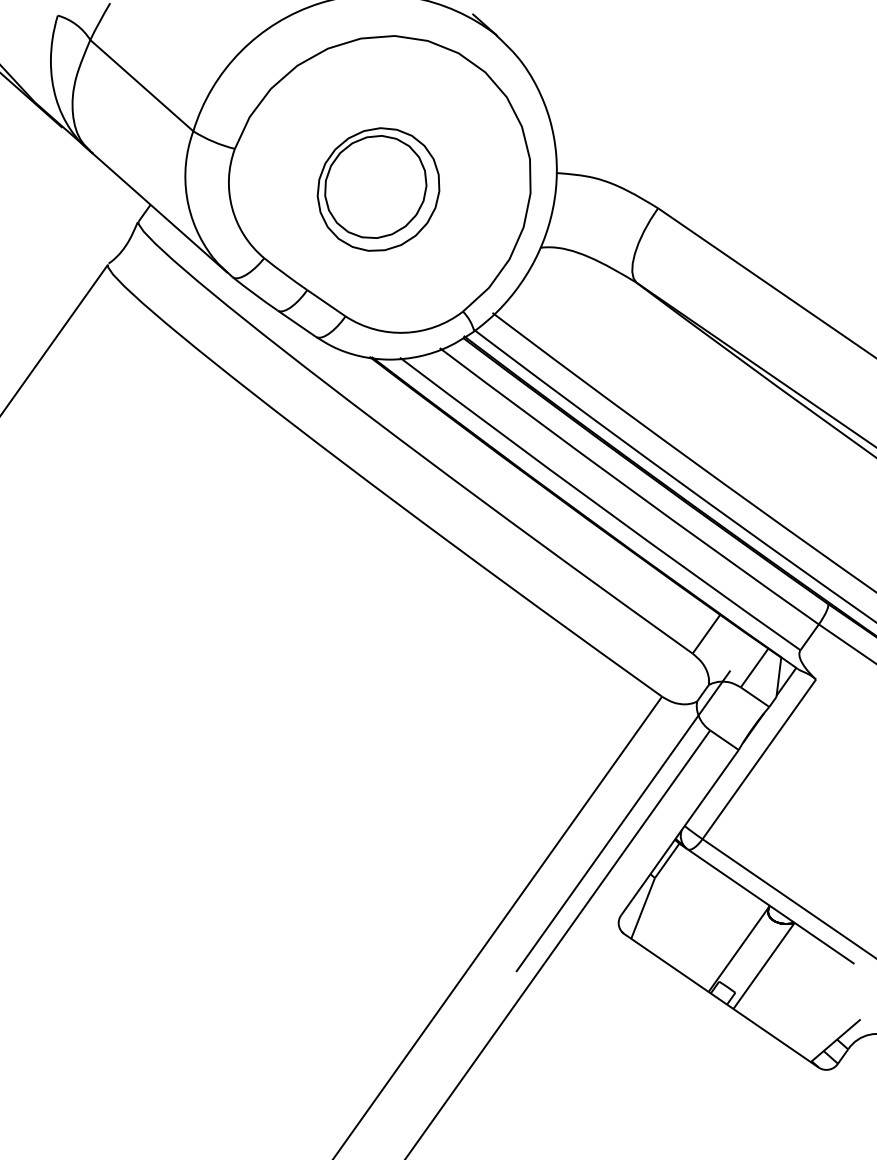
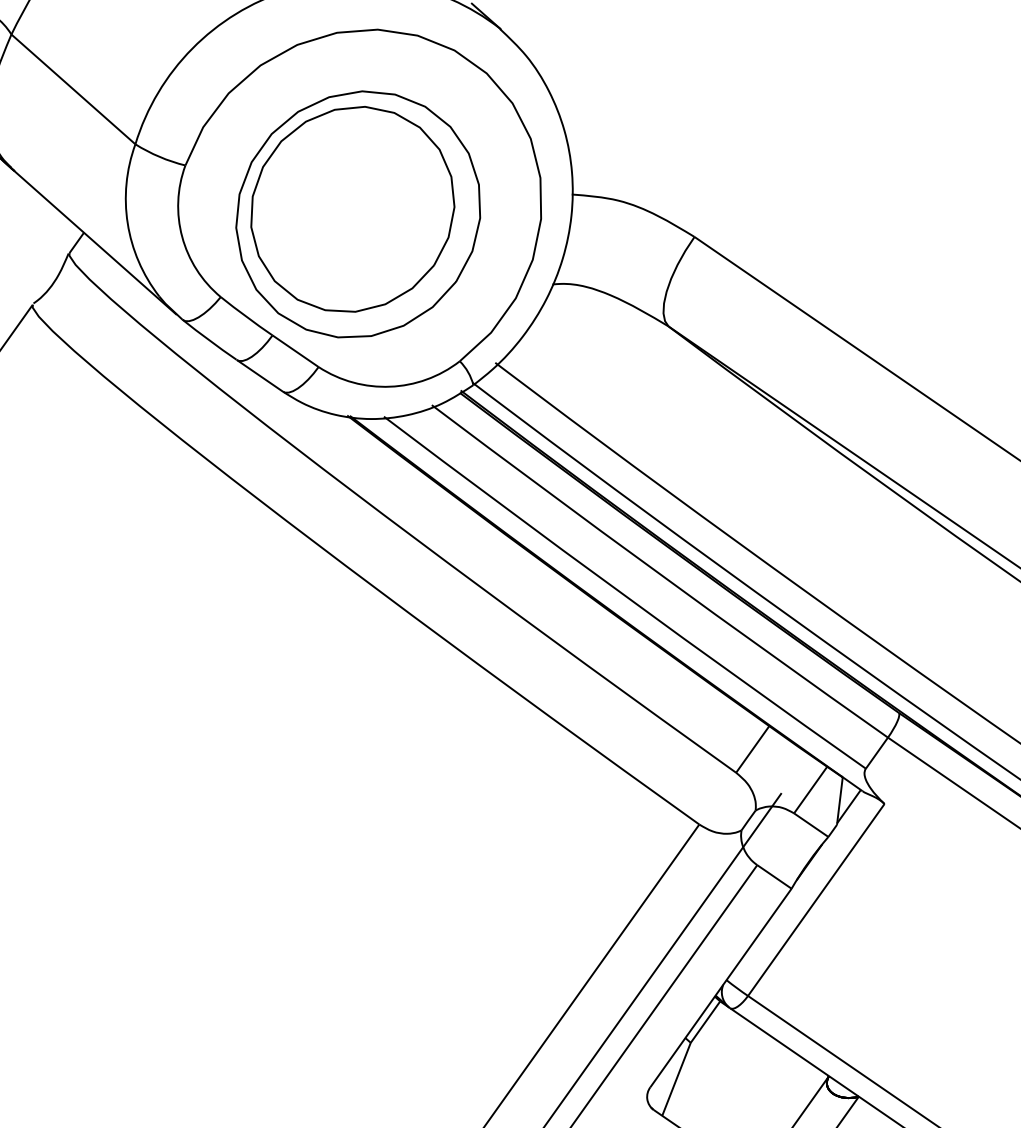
part: (378, 189) -> (358, 214), size x1.67

